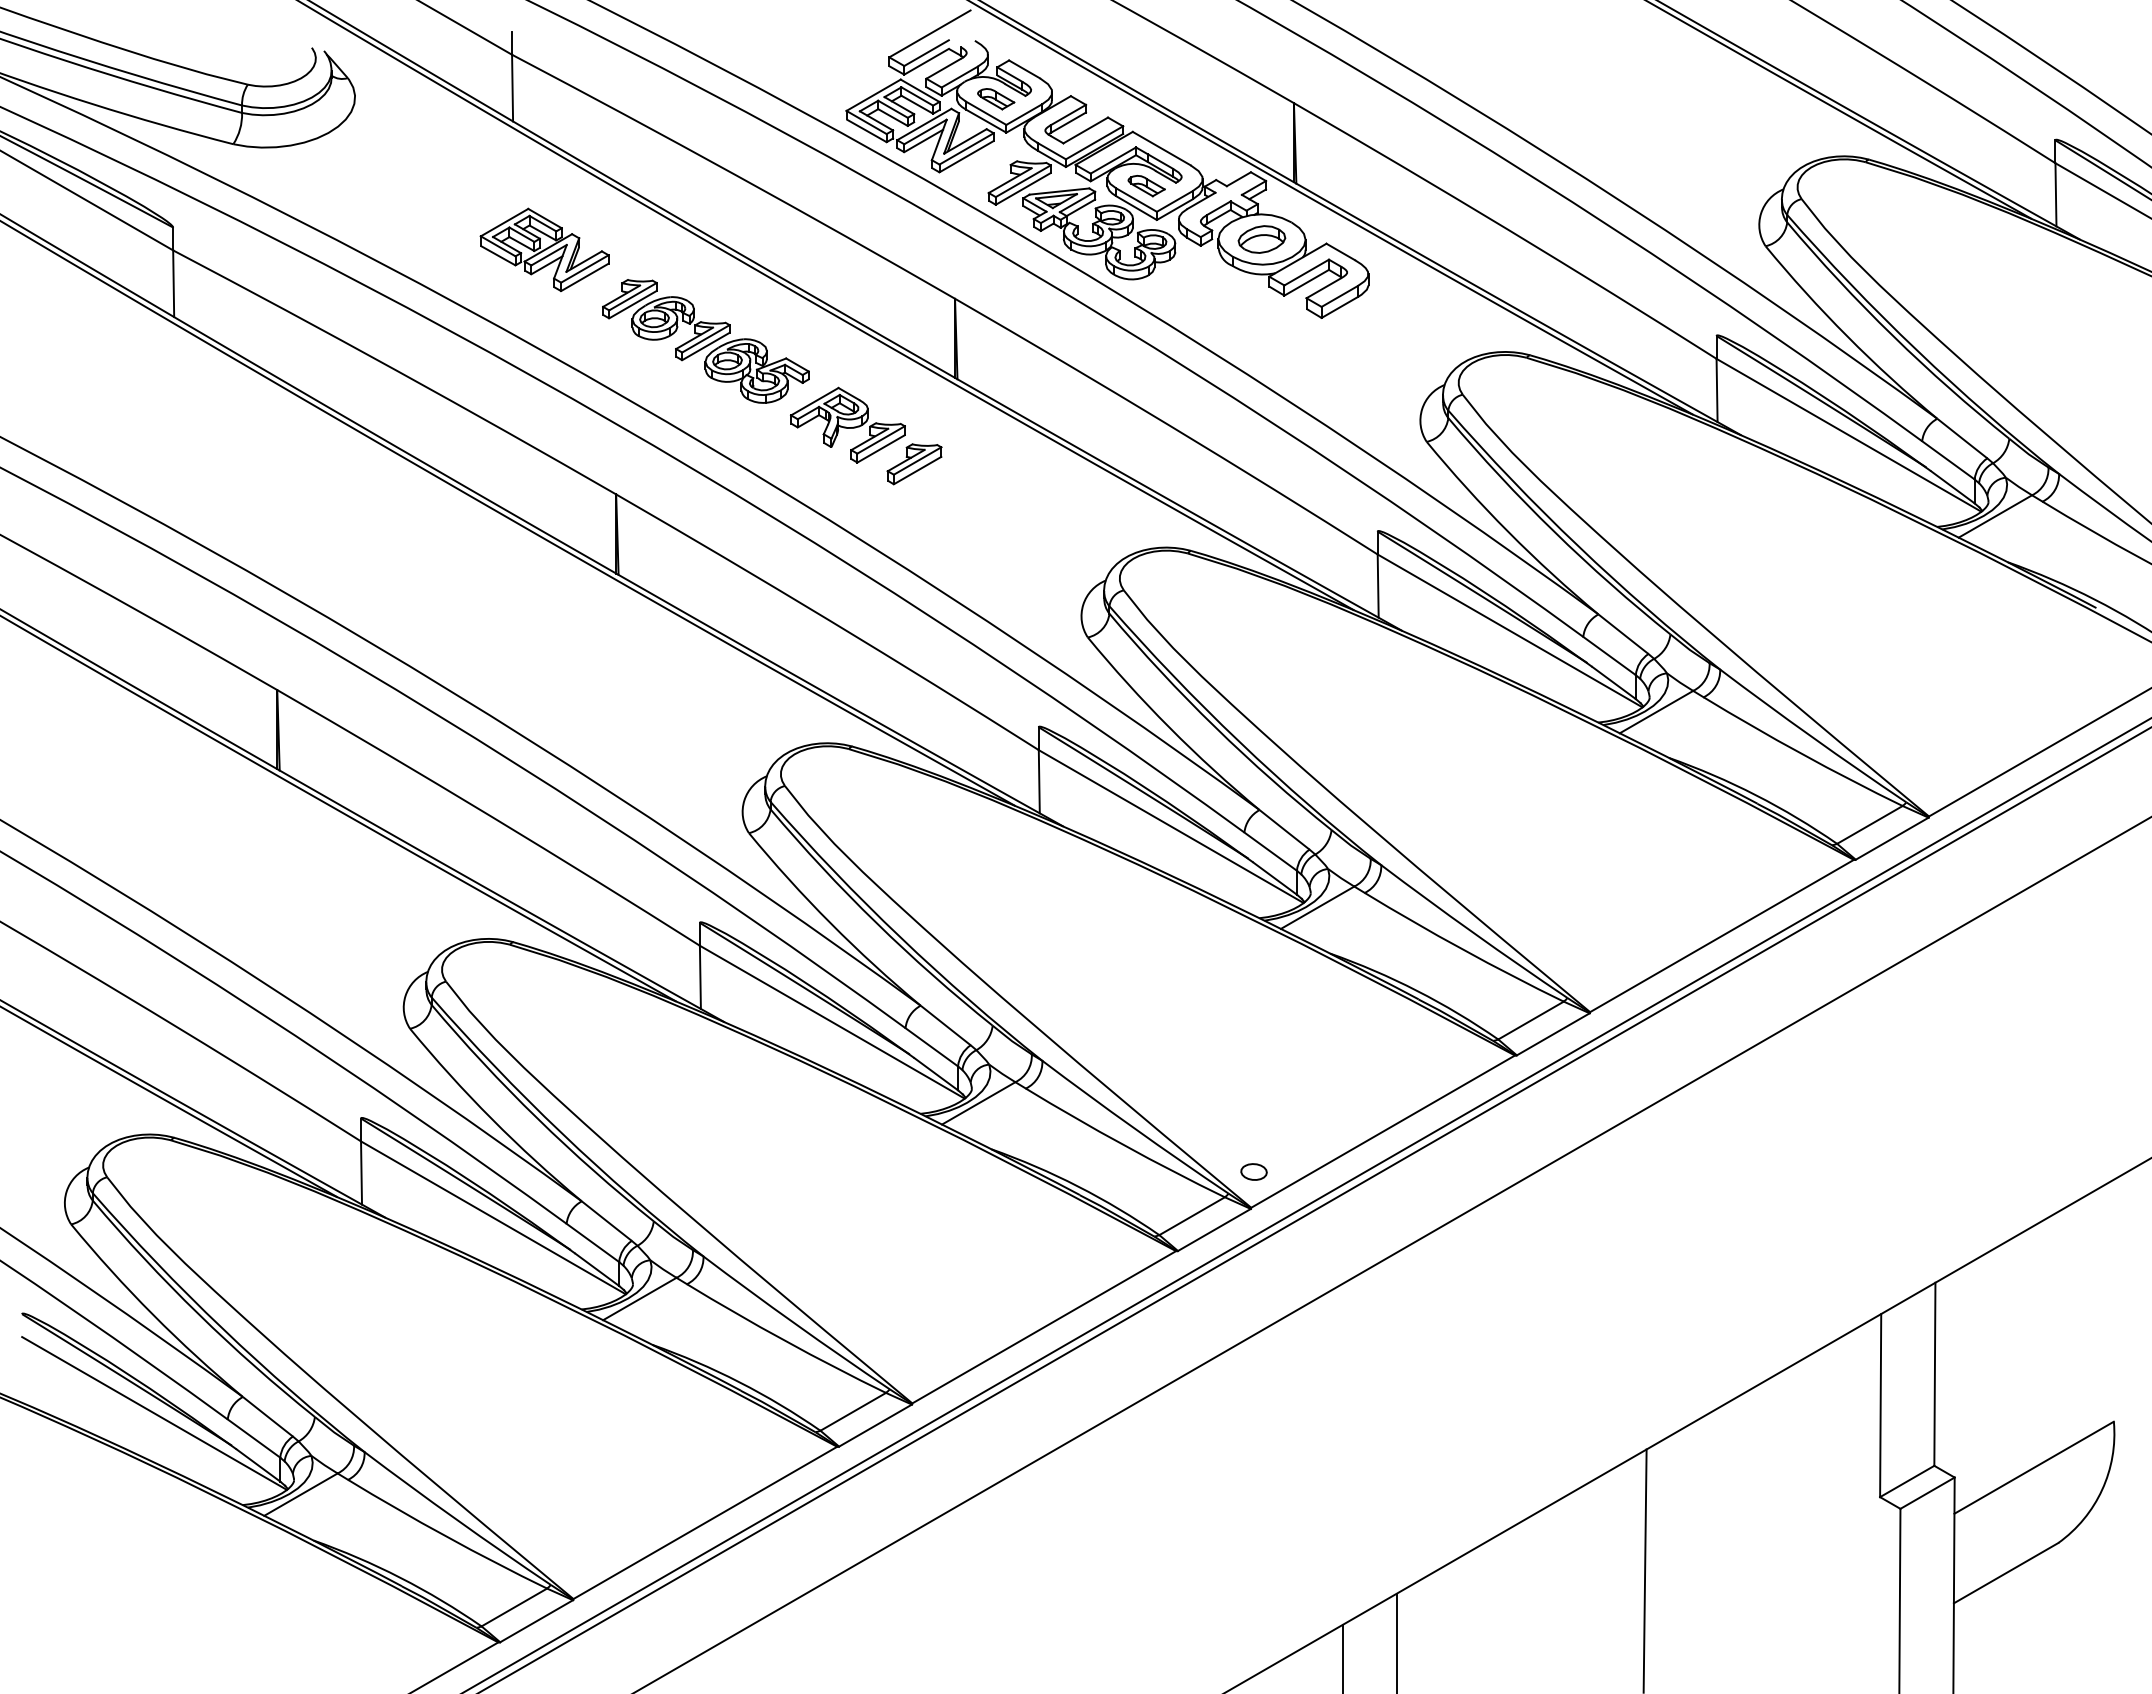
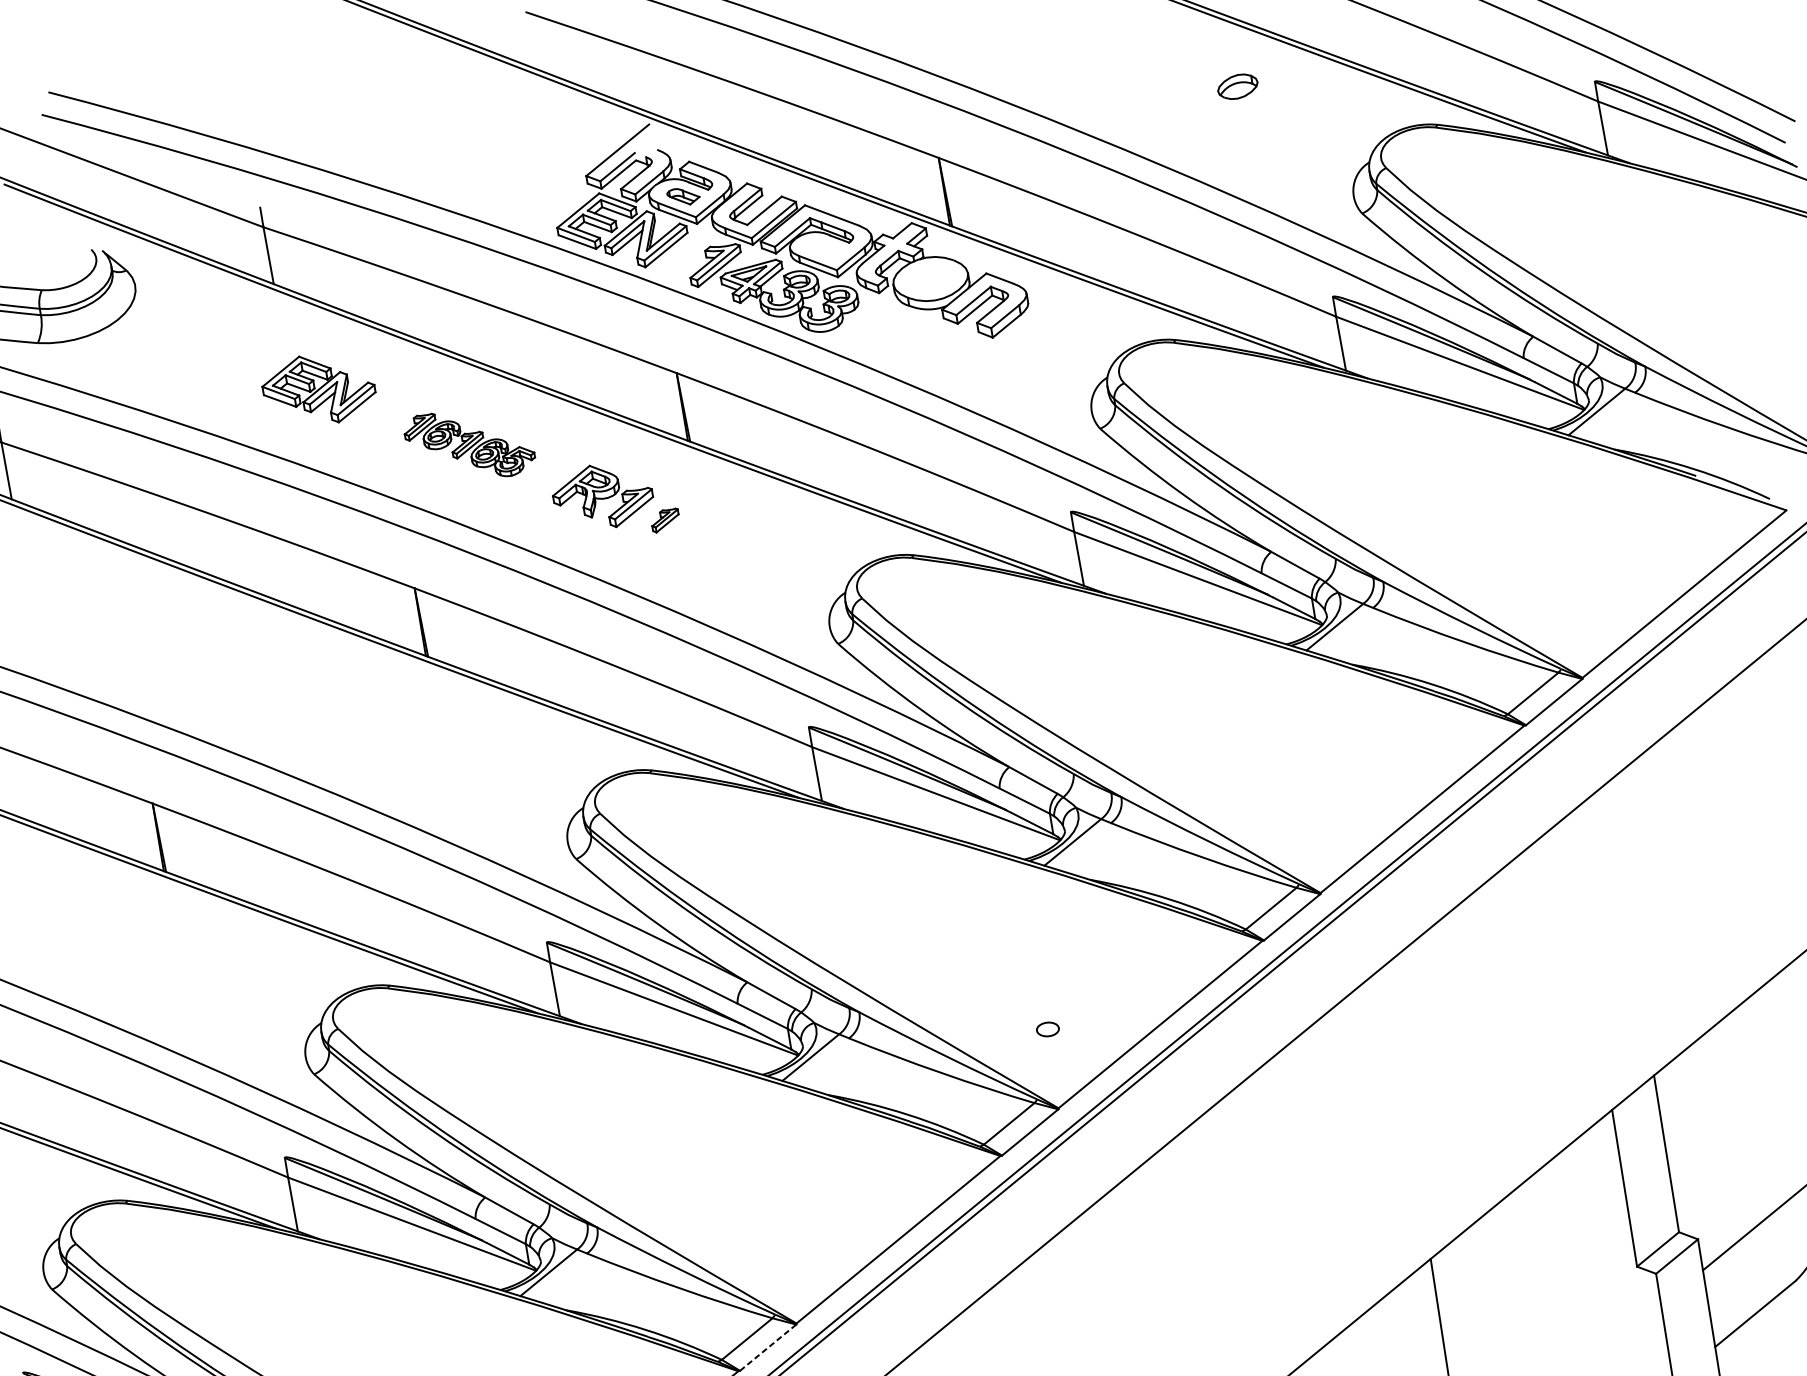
part: (1146, 186) -> (824, 250), removed
part: (1261, 239) -> (1237, 86), moved
part: (705, 341) -> (469, 444), size x0.7
part: (914, 464) -> (665, 520), size x0.6
part: (1253, 1171) -> (1047, 1029), moved
line: (875, 1425) -> (768, 1347), solid -> dashed

